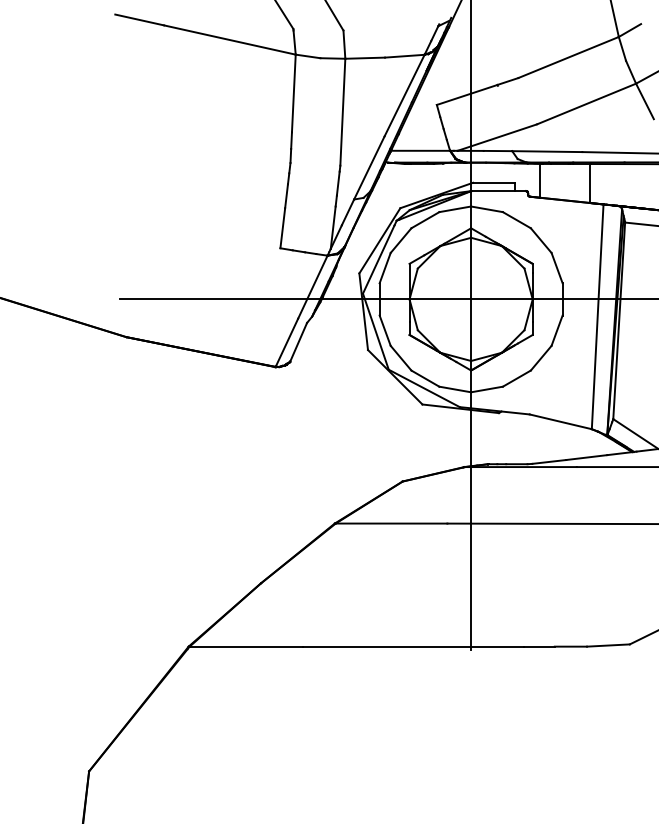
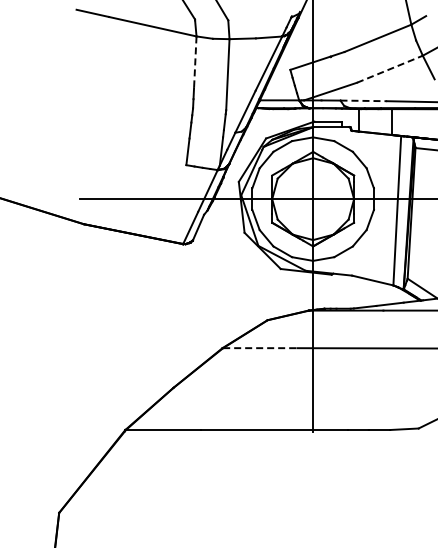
line: (294, 93) -> (195, 62), solid -> dashed
line: (585, 104) -> (389, 69), solid -> dashed
line: (548, 151) -> (364, 100), solid -> dashed
line: (391, 524) -> (260, 348), solid -> dashed

